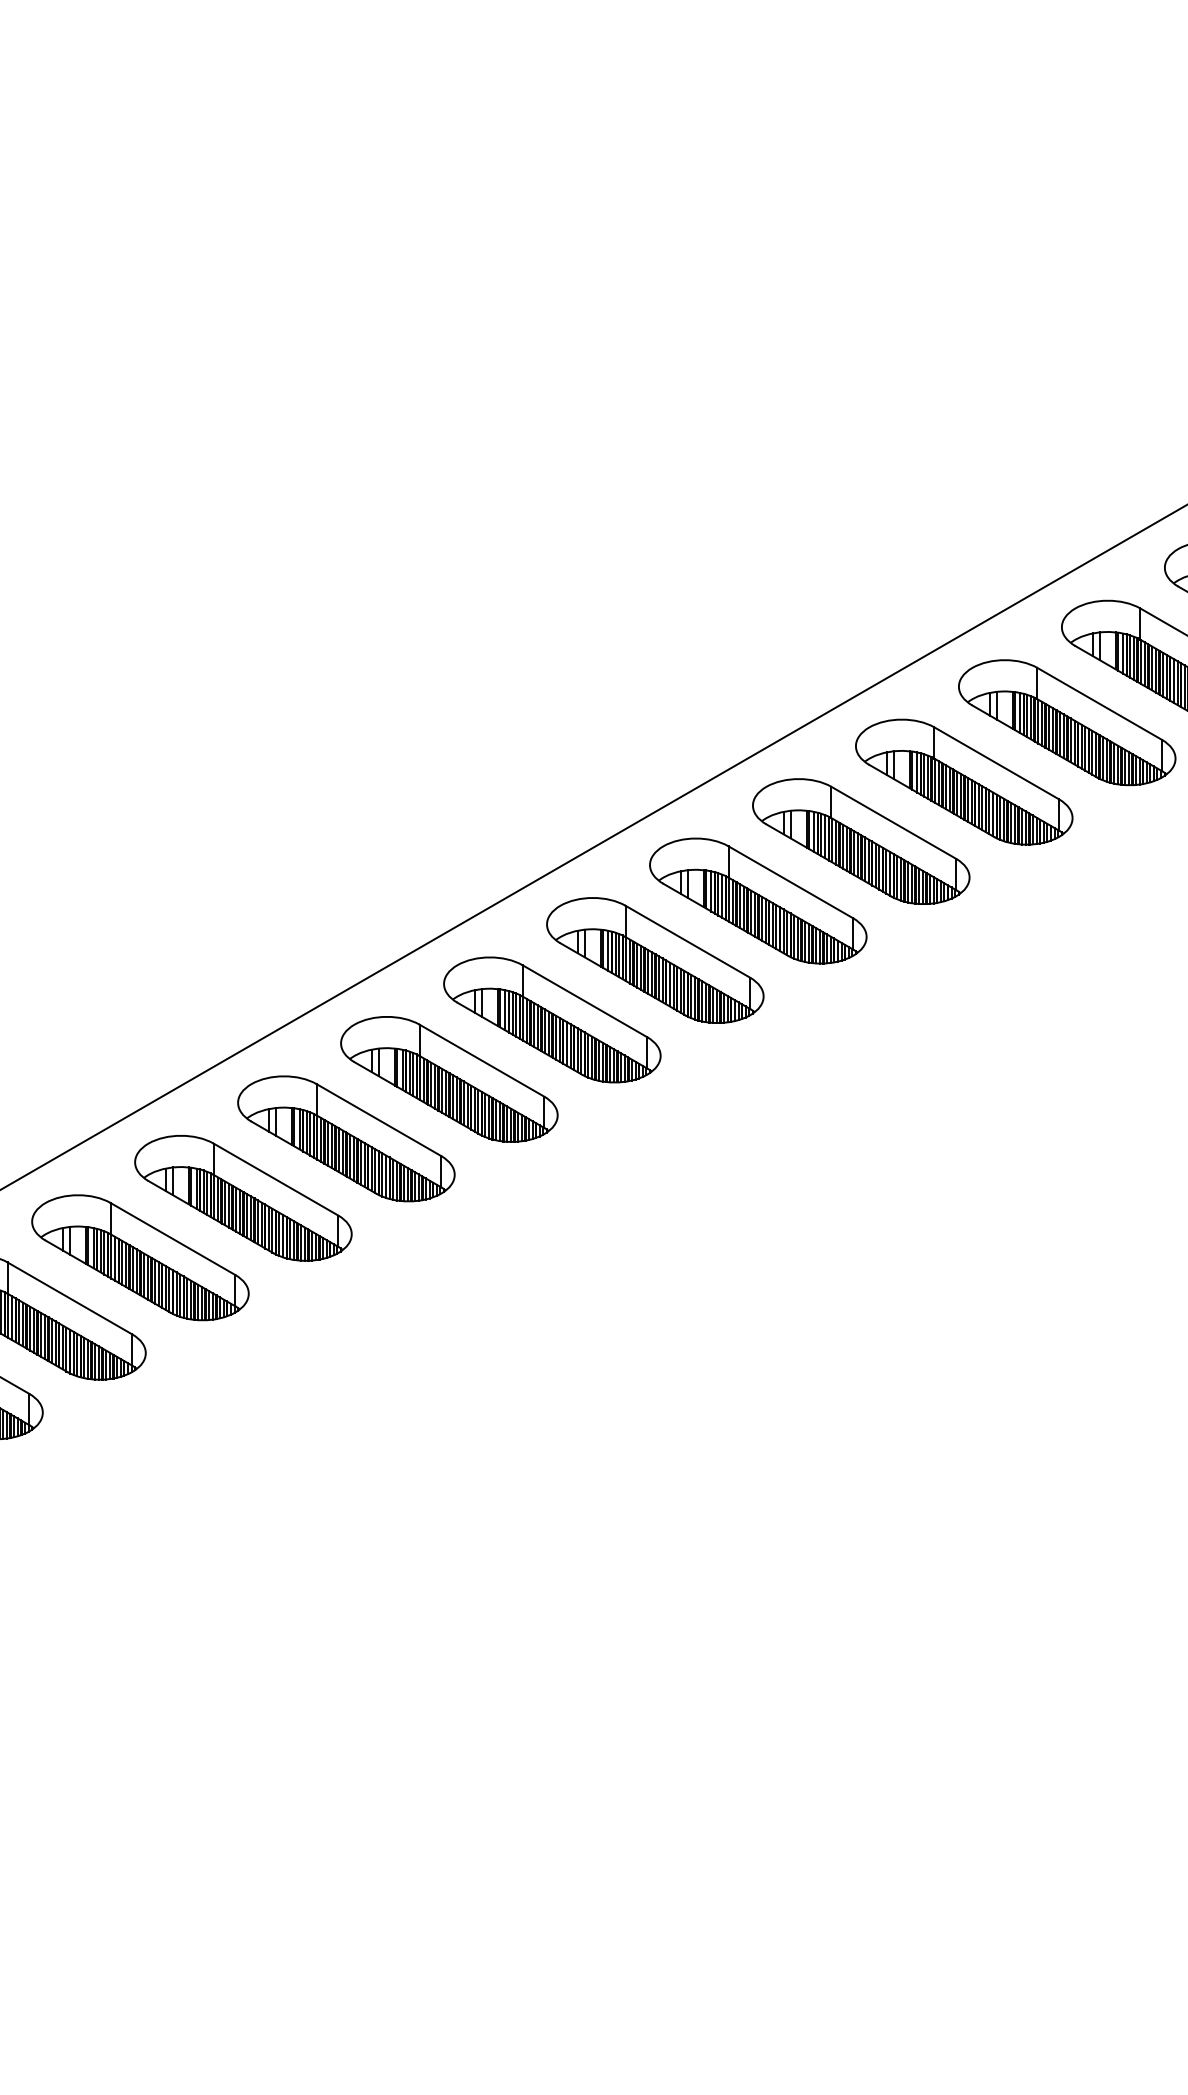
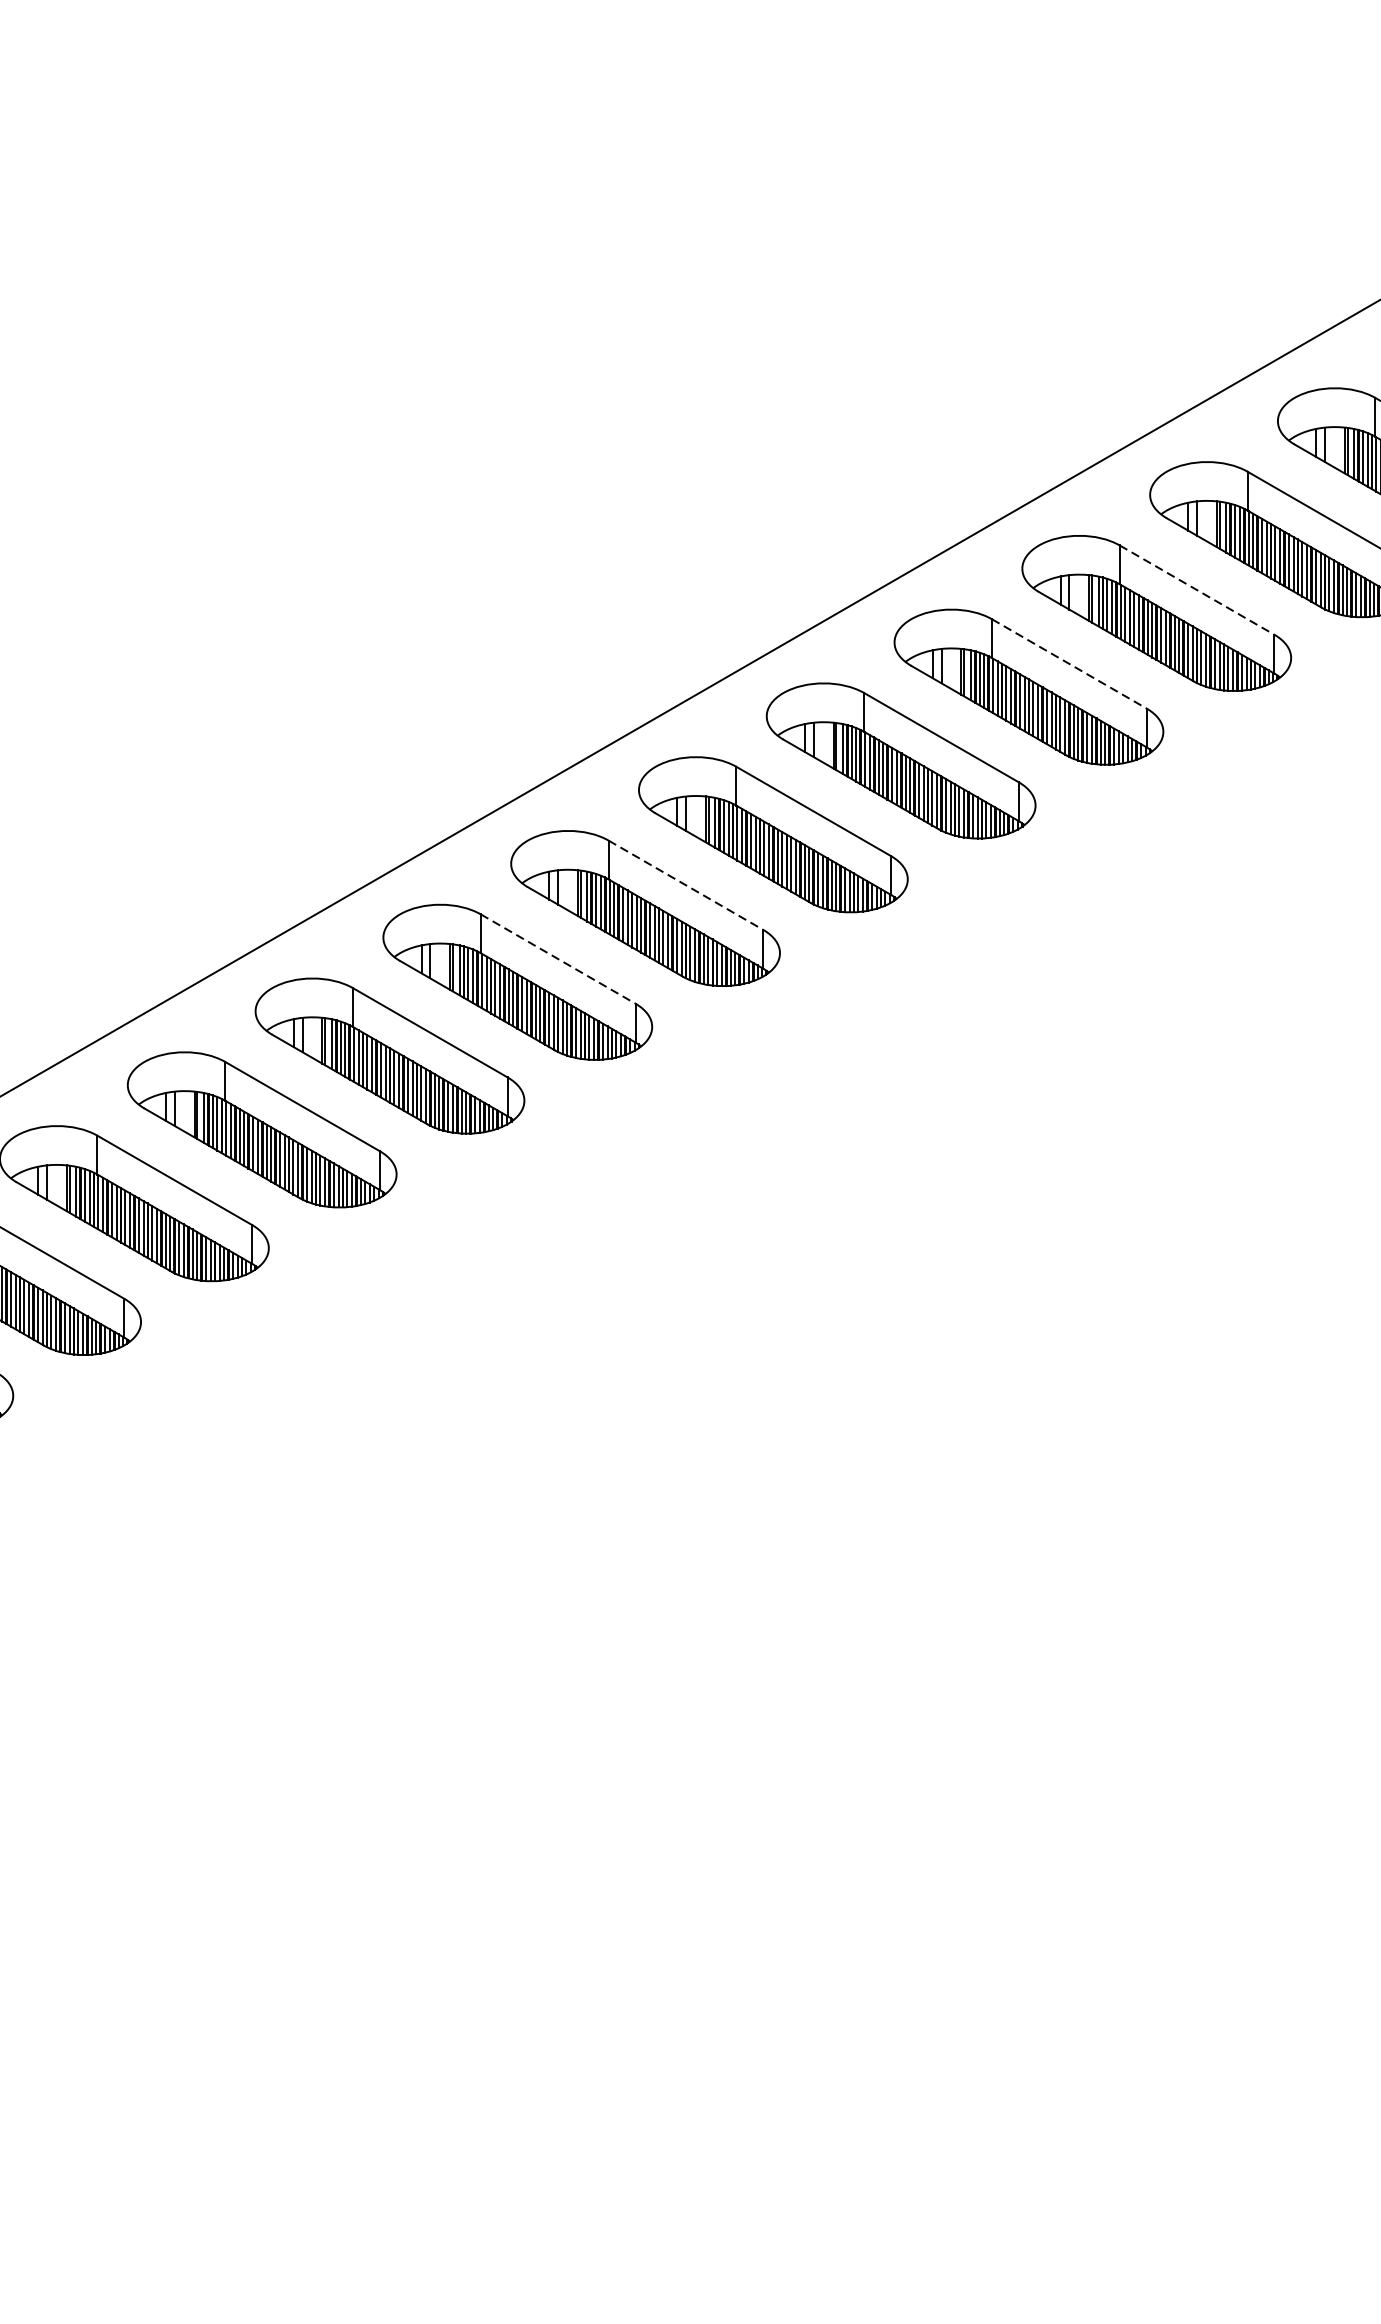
line: (996, 763) -> (1196, 590), solid -> dashed
line: (893, 822) -> (1068, 663), solid -> dashed
line: (584, 1001) -> (685, 885), solid -> dashed
line: (481, 1060) -> (557, 958), solid -> dashed

